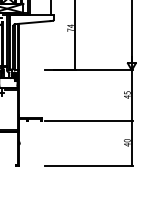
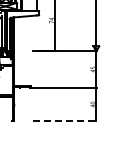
line: (89, 166) -> (65, 121), solid -> dashed

